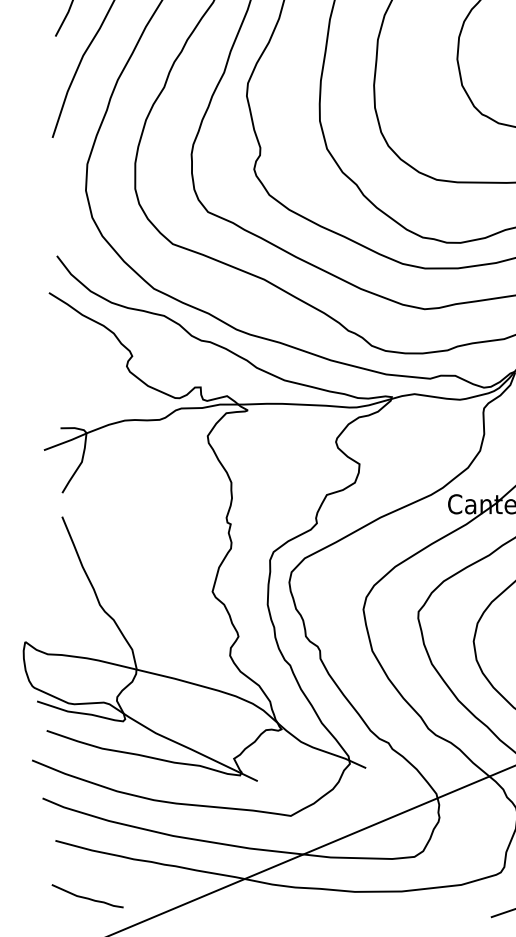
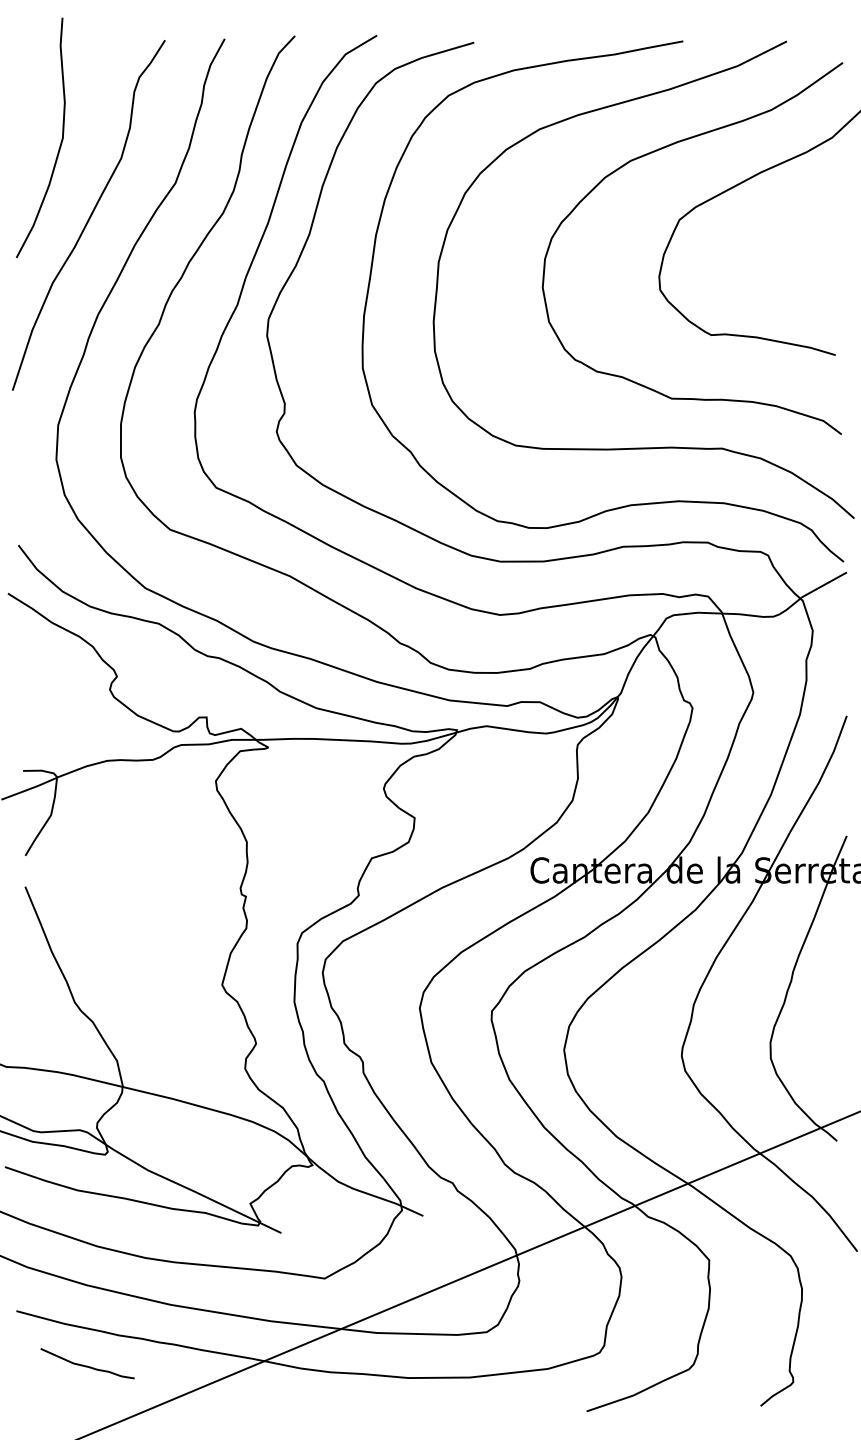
curve: (87, 897) -> (87, 1365), moved

